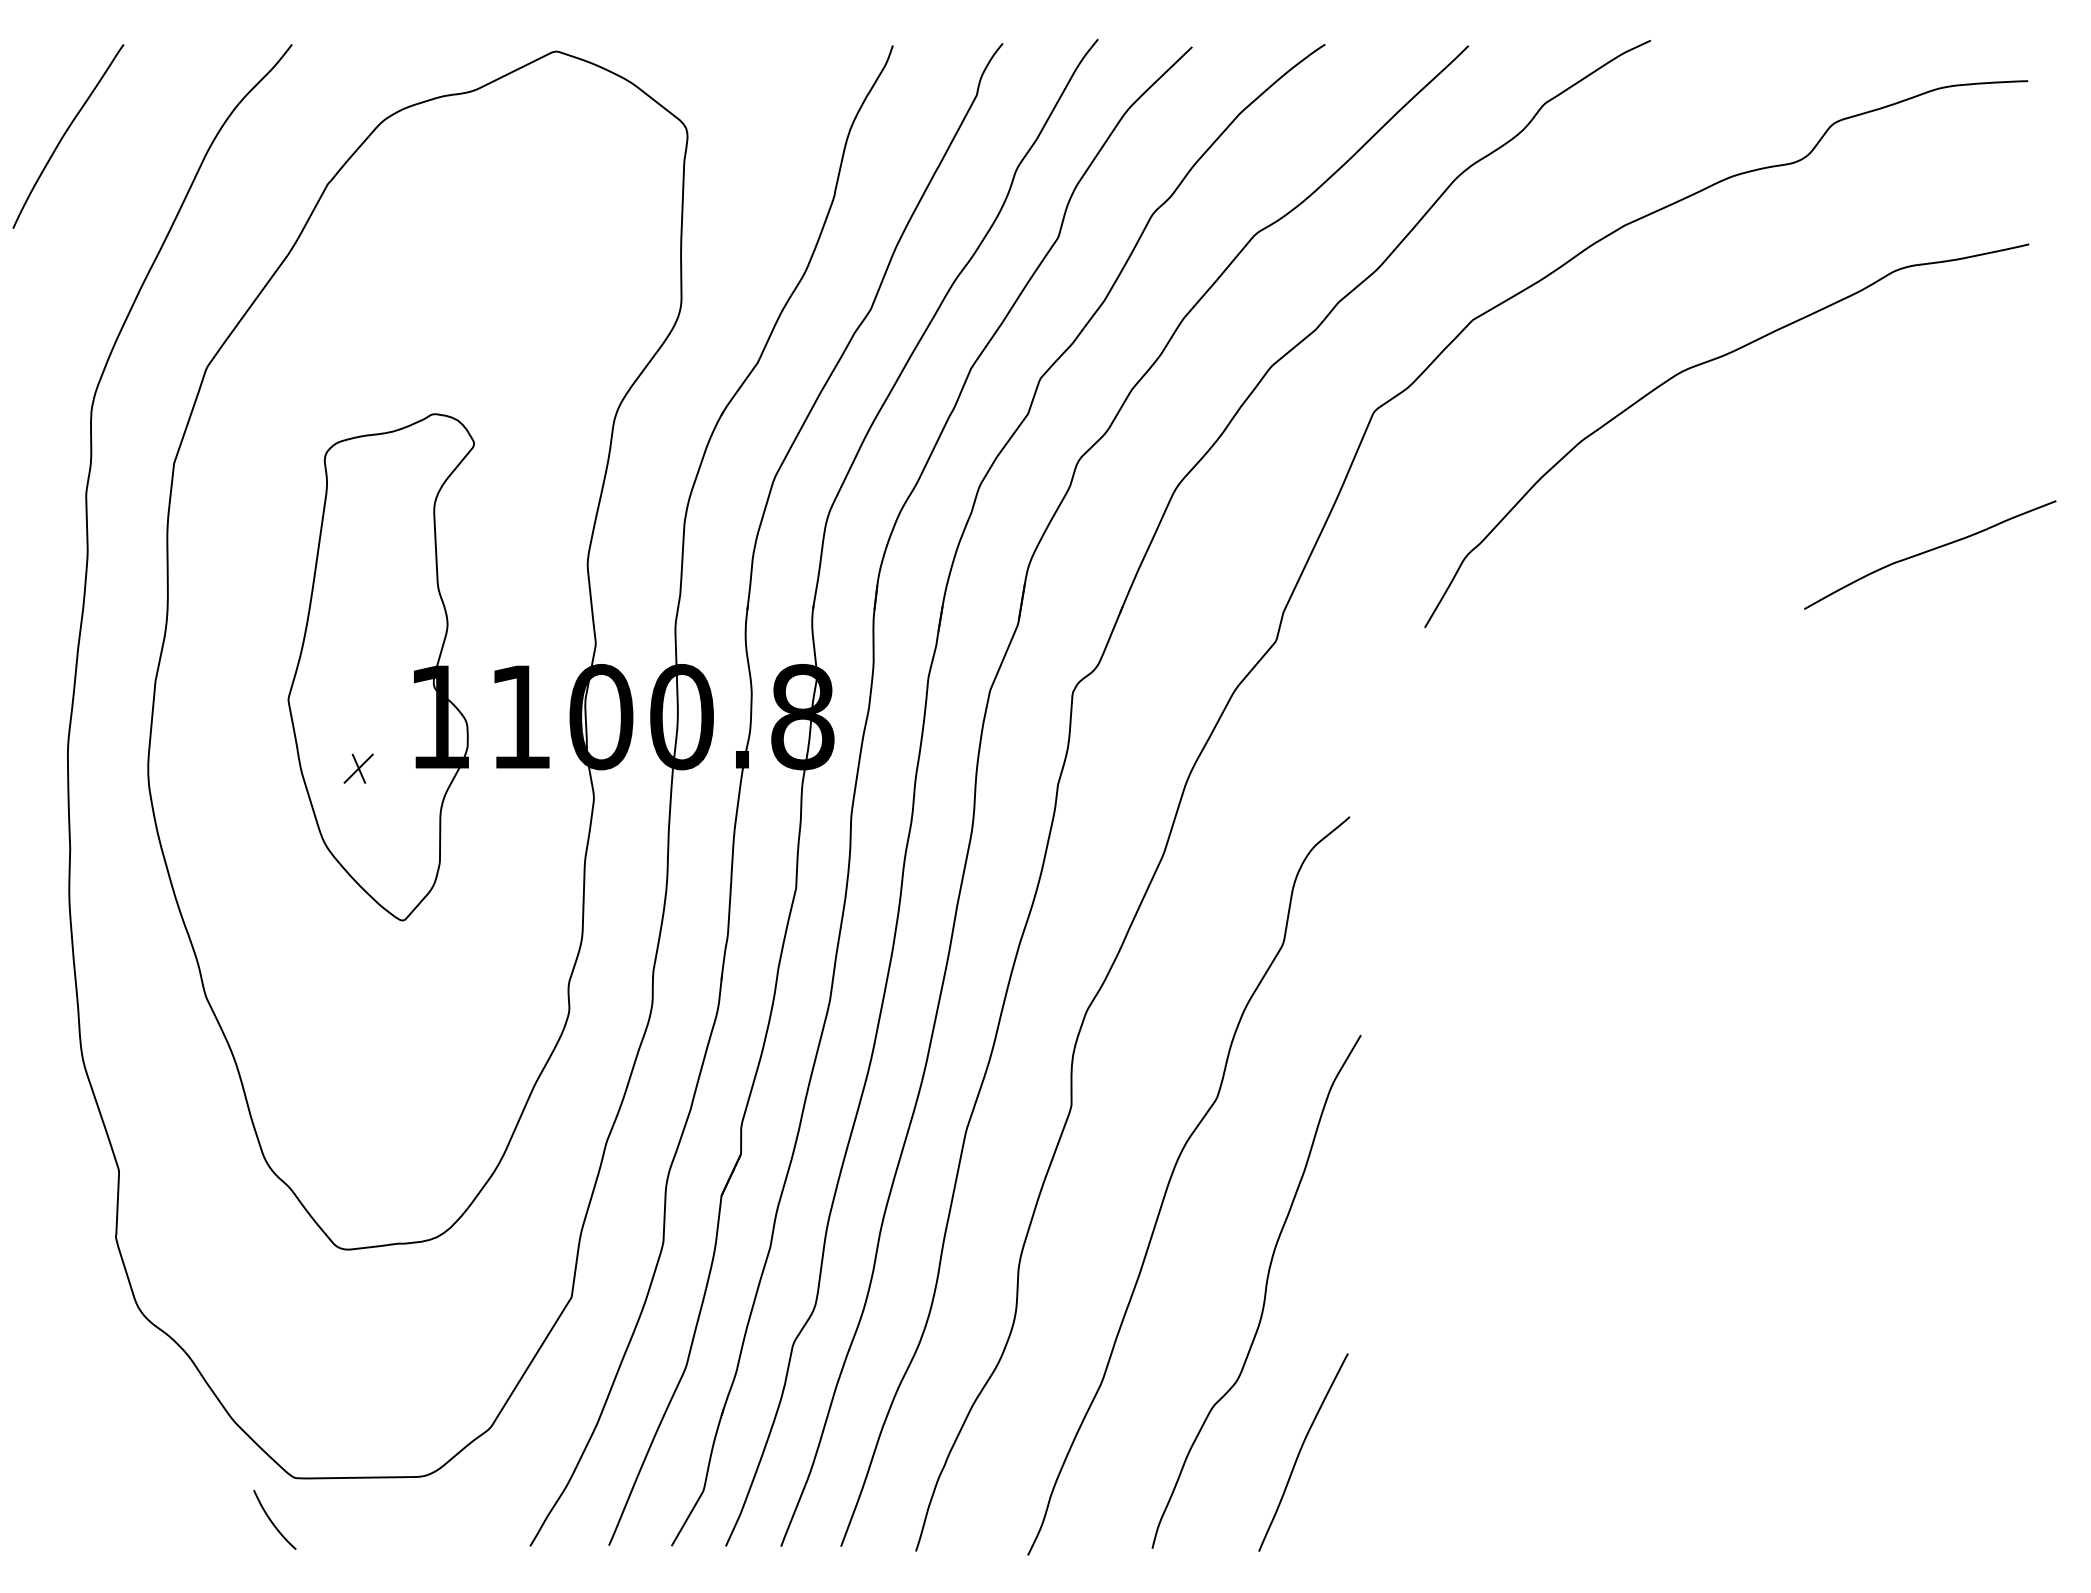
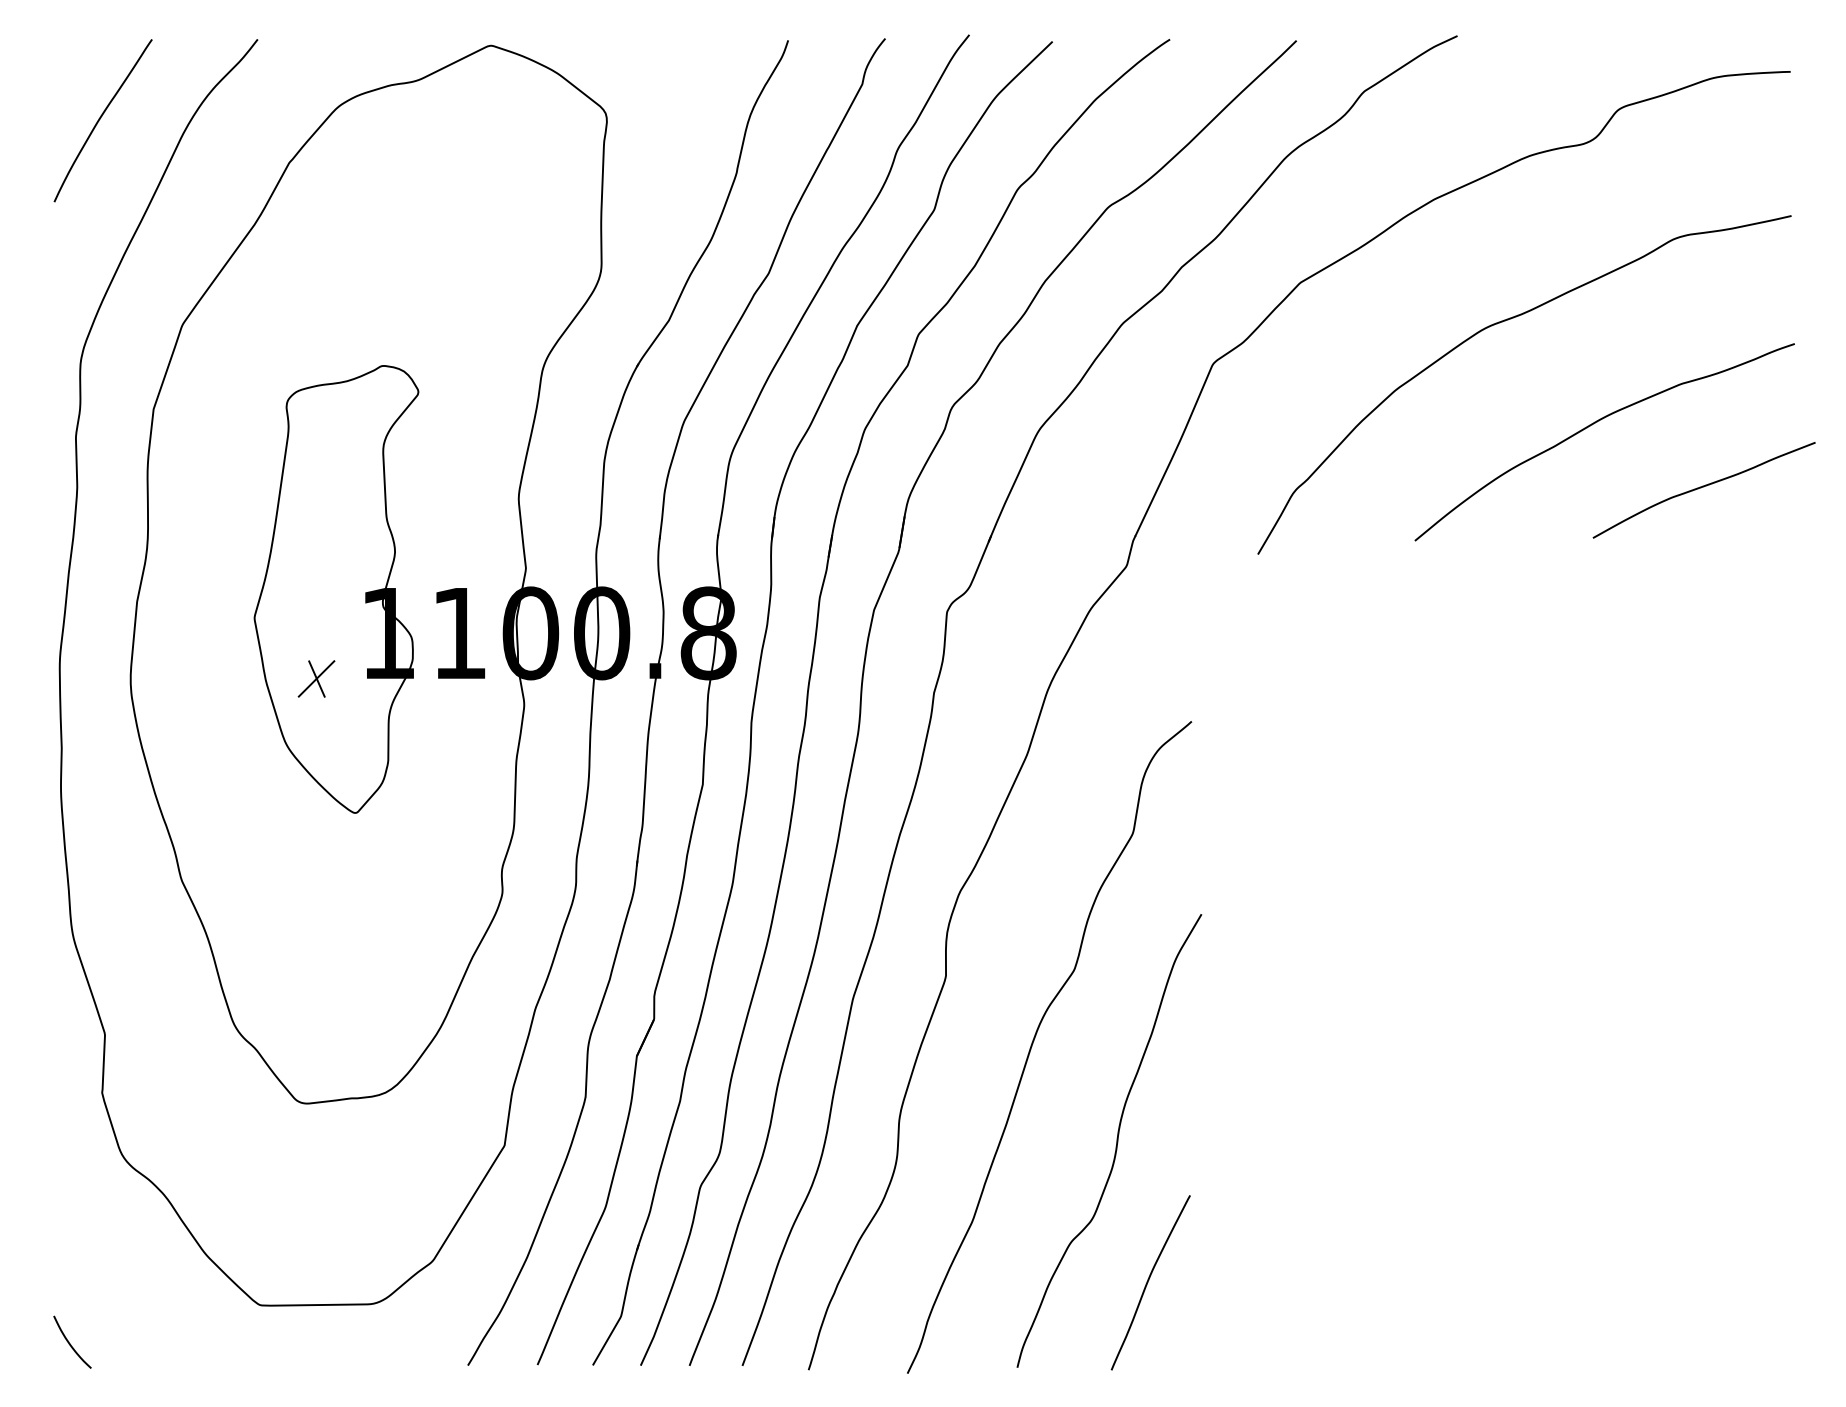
curve: (65, 135) -> (100, 119), moved
curve: (1803, 481) -> (1592, 425), added
part: (358, 768) -> (316, 678), size x1.43
curve: (272, 1521) -> (70, 1343), moved

